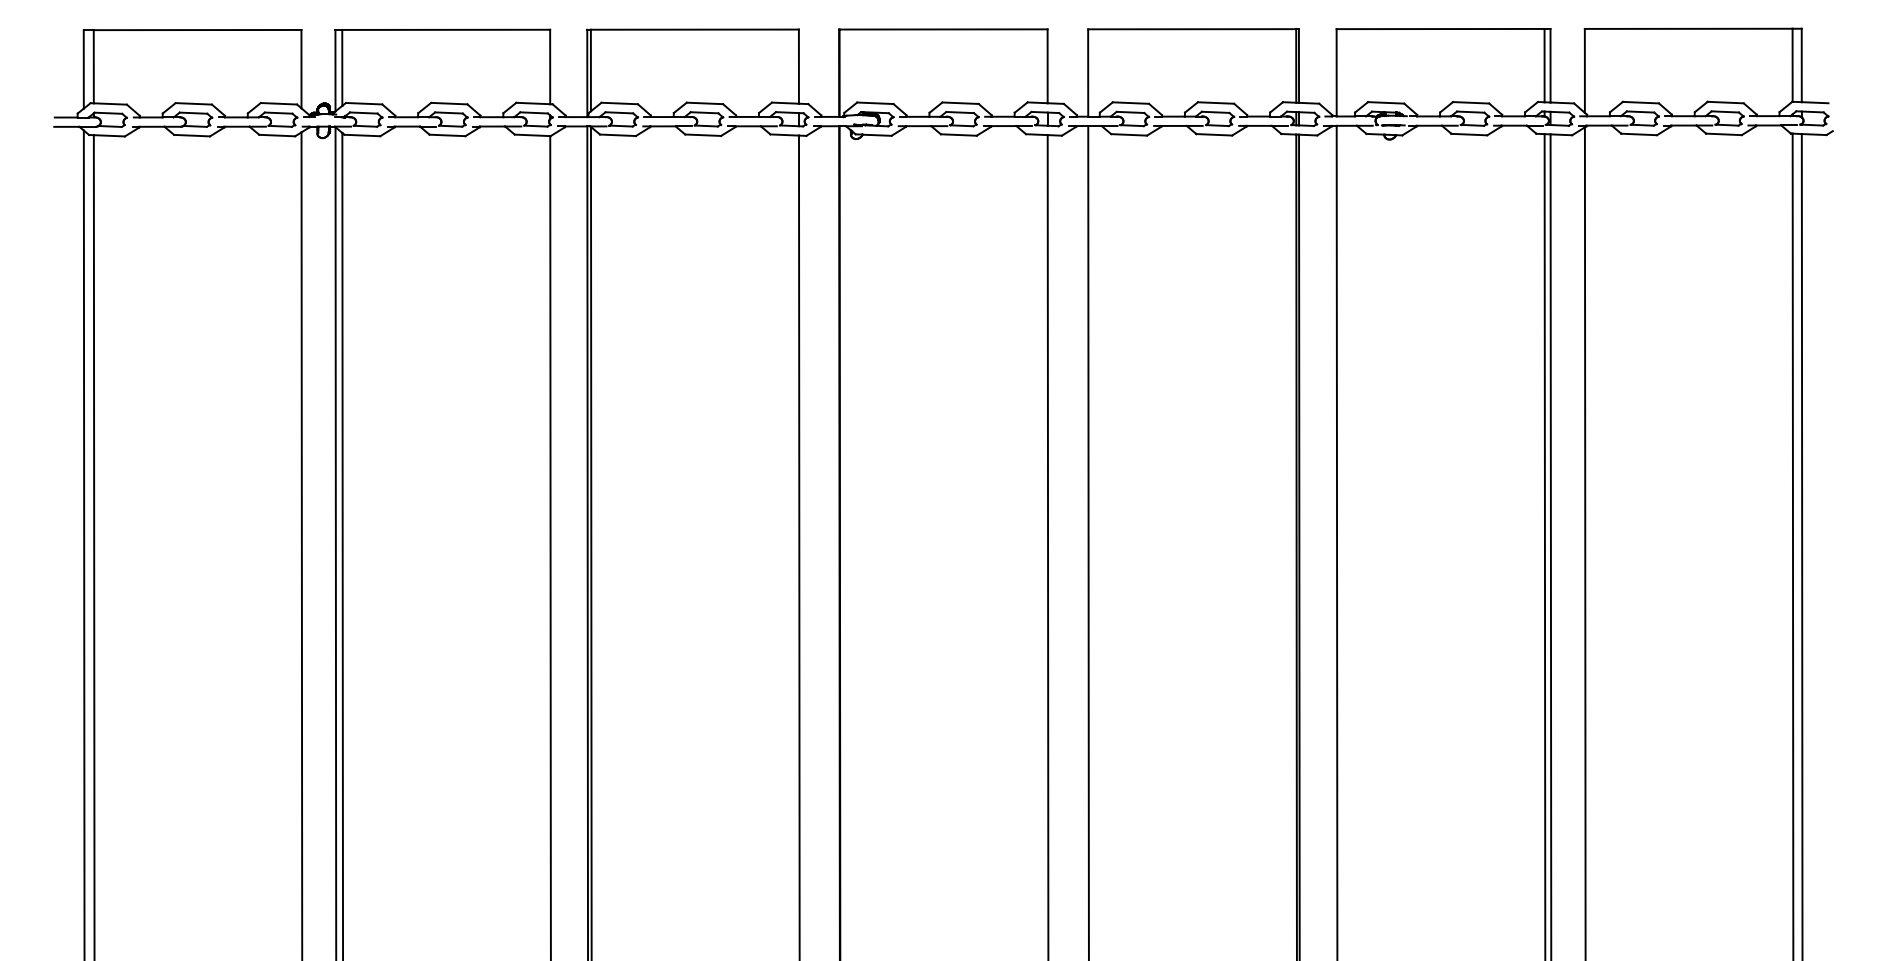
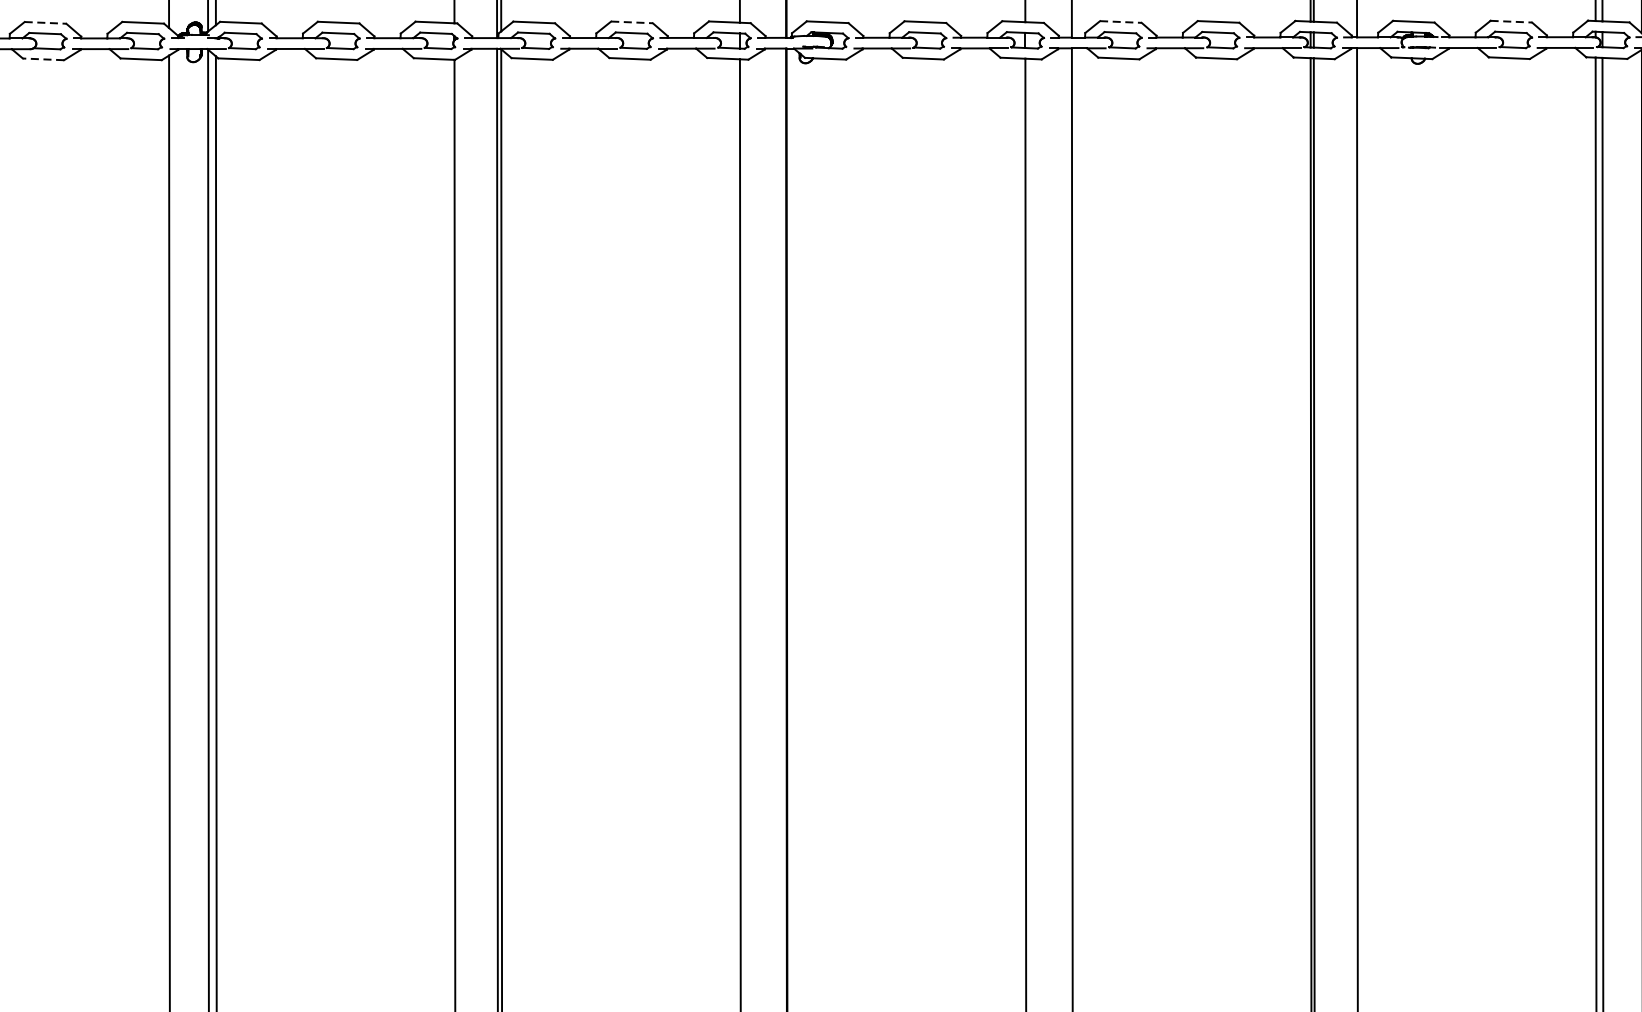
line: (1471, 102) -> (1511, 21), solid -> dashed
line: (194, 103) -> (46, 22), solid -> dashed
line: (705, 103) -> (632, 22), solid -> dashed
line: (1131, 103) -> (1121, 22), solid -> dashed
line: (192, 135) -> (43, 59), solid -> dashed

